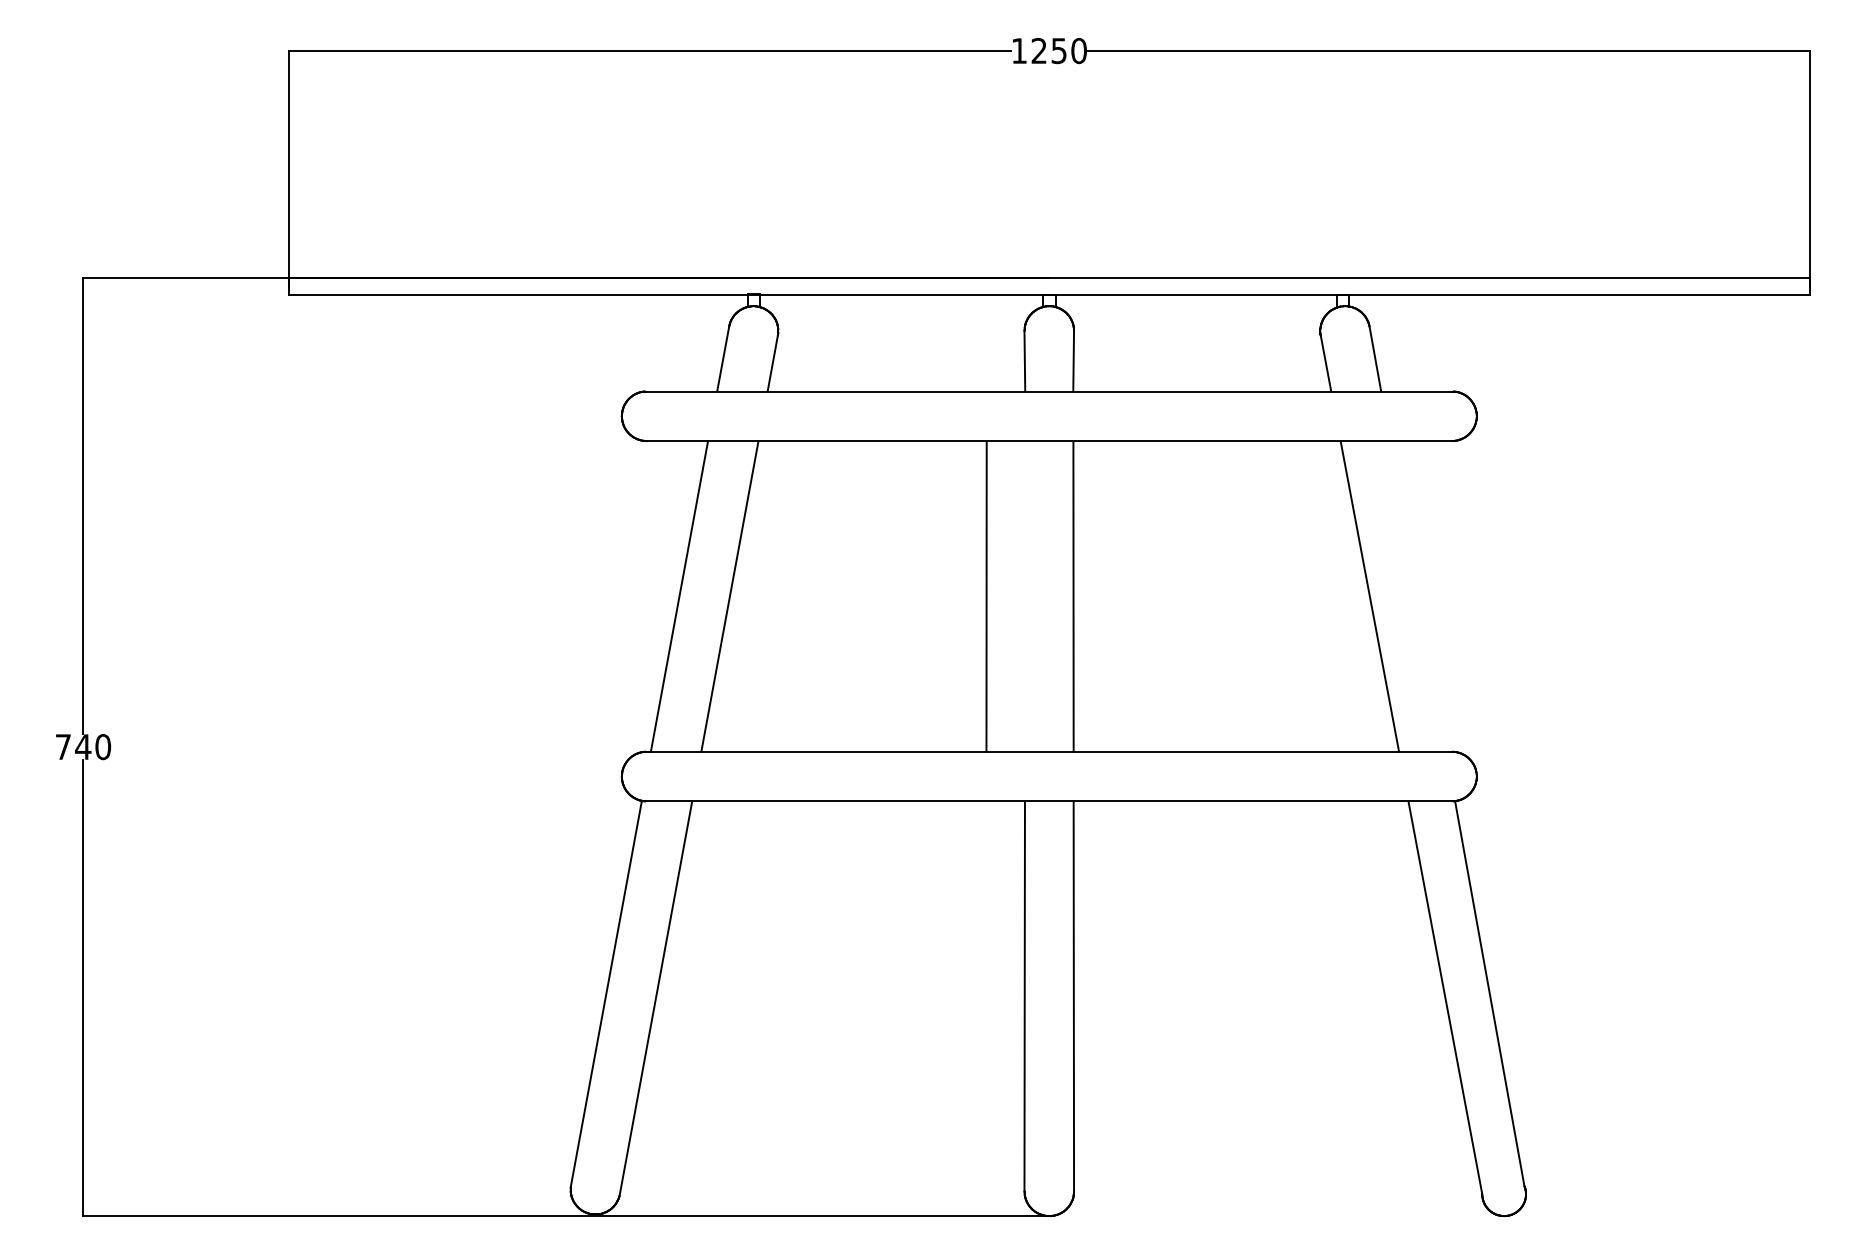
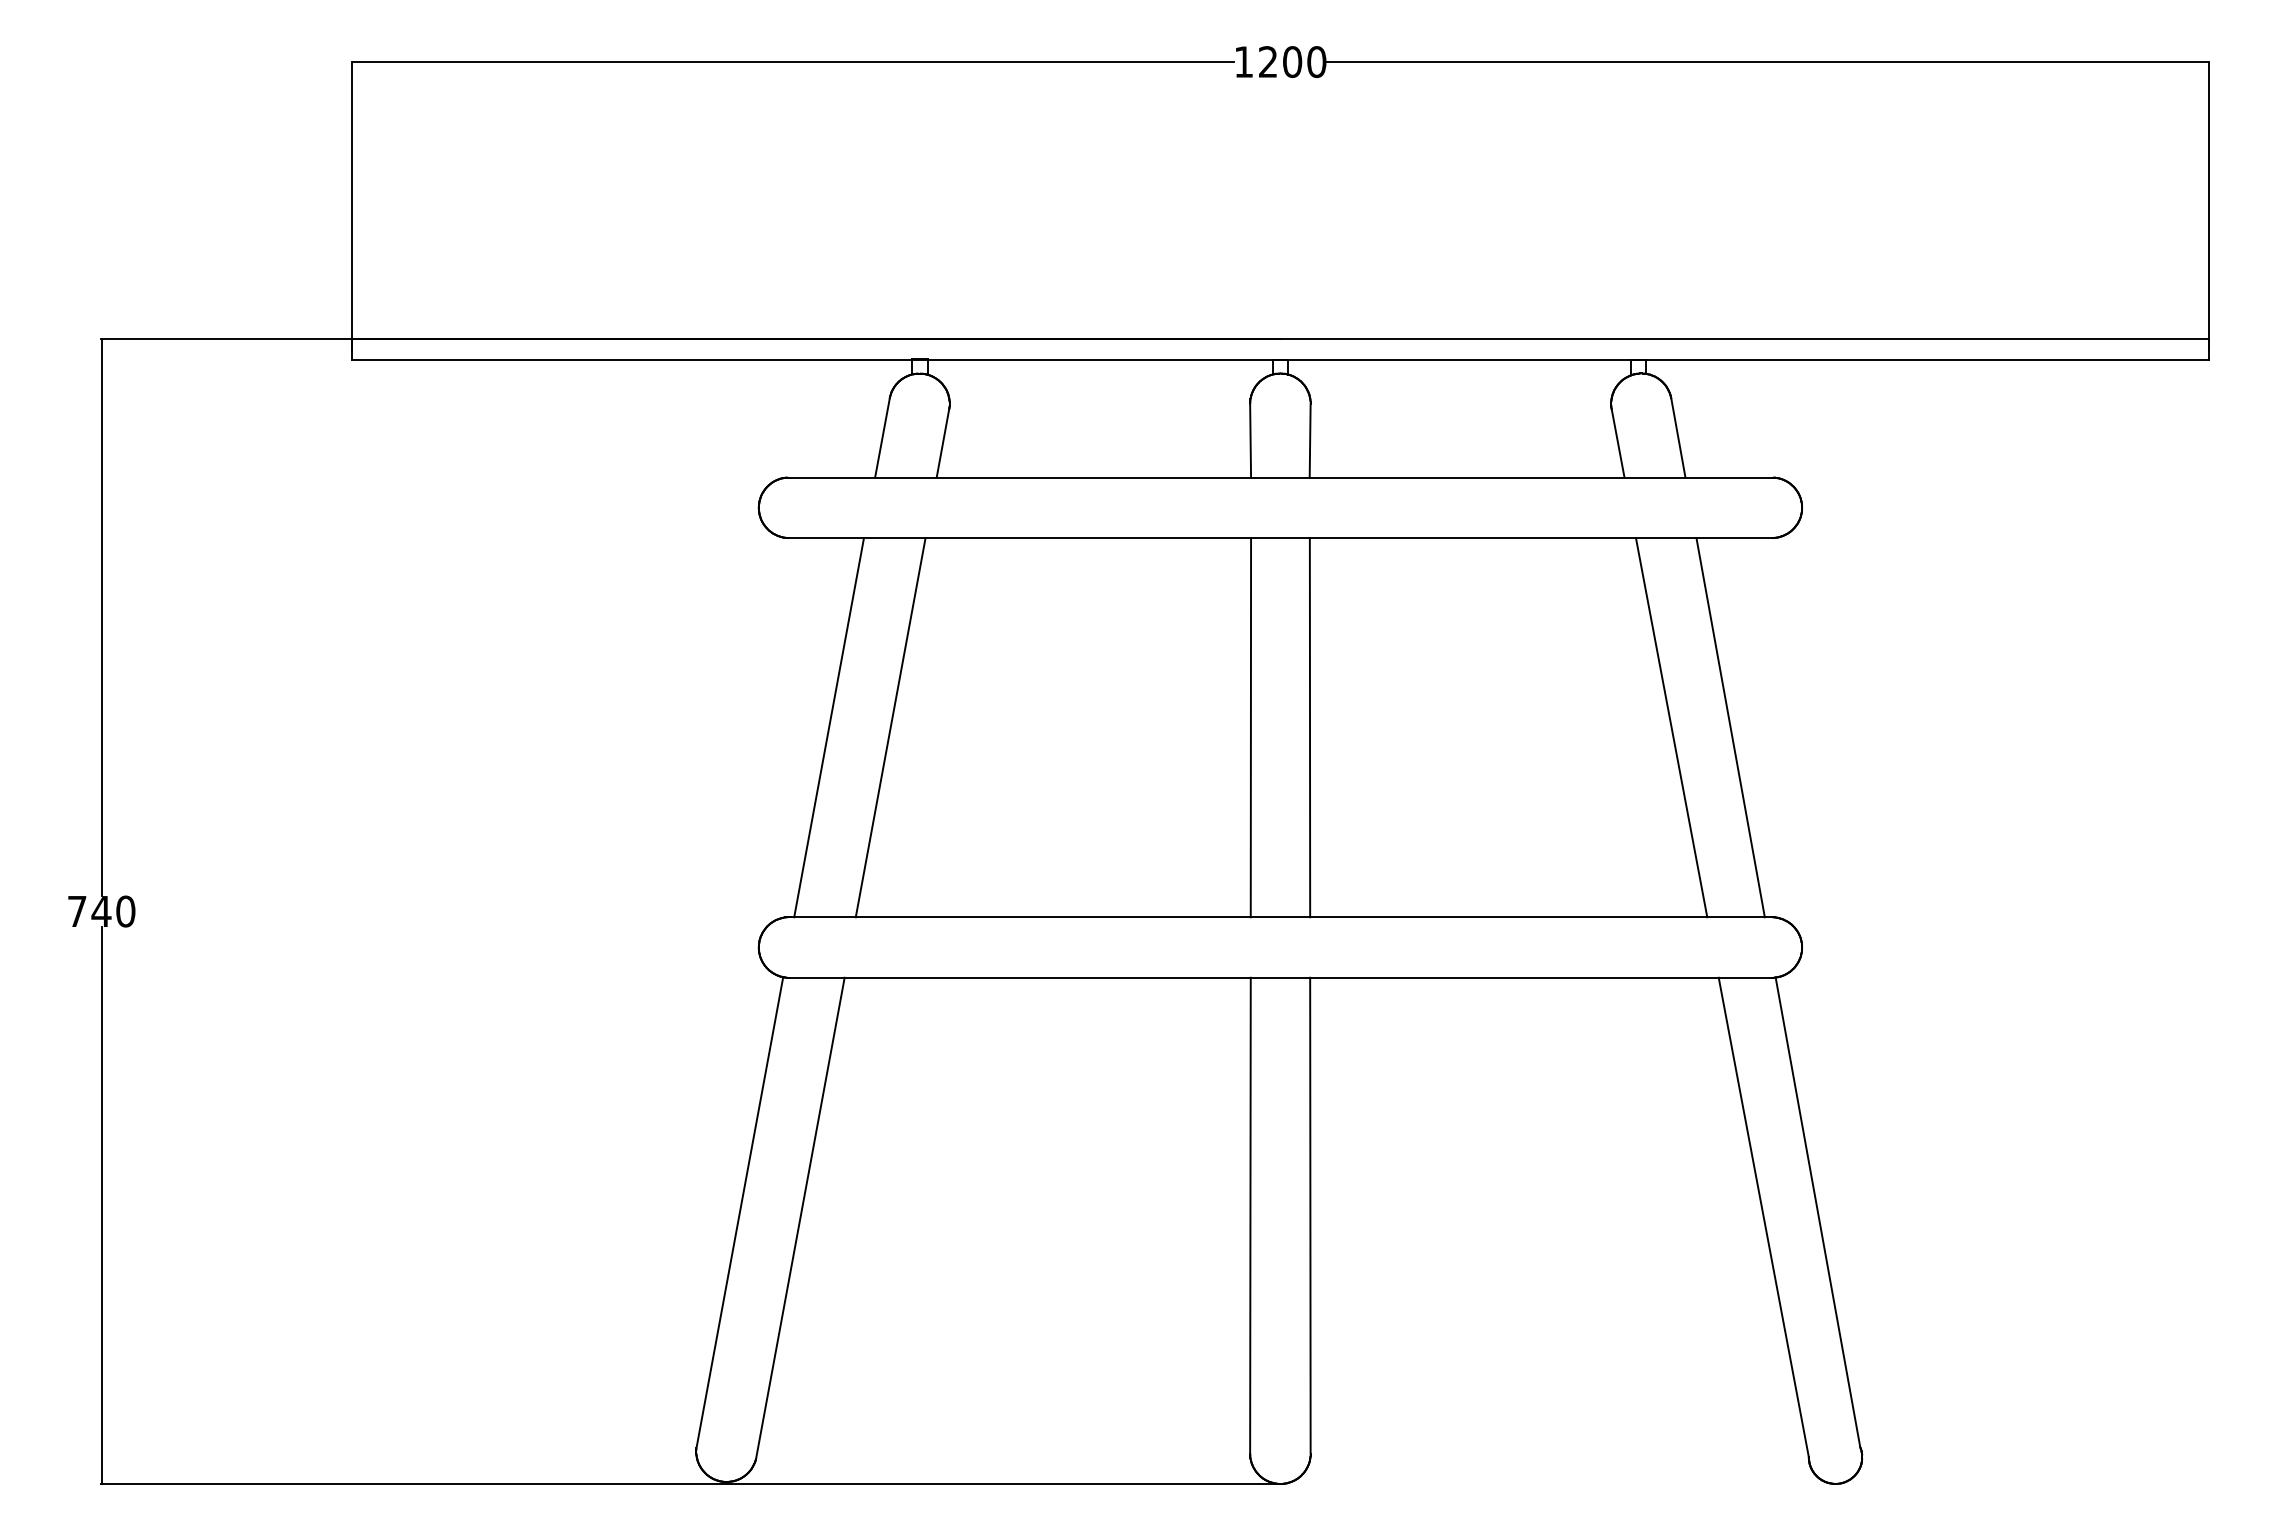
text: (1059, 51) -> (1292, 62), 1250 -> 1200
line: (986, 596) -> (1250, 727), moved
line: (1418, 596) -> (1730, 727), added

